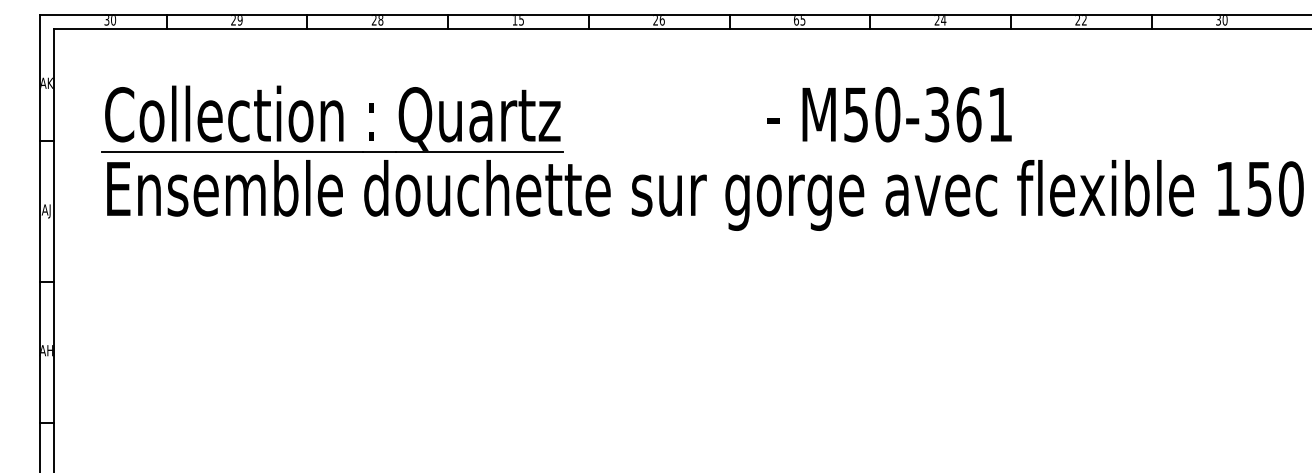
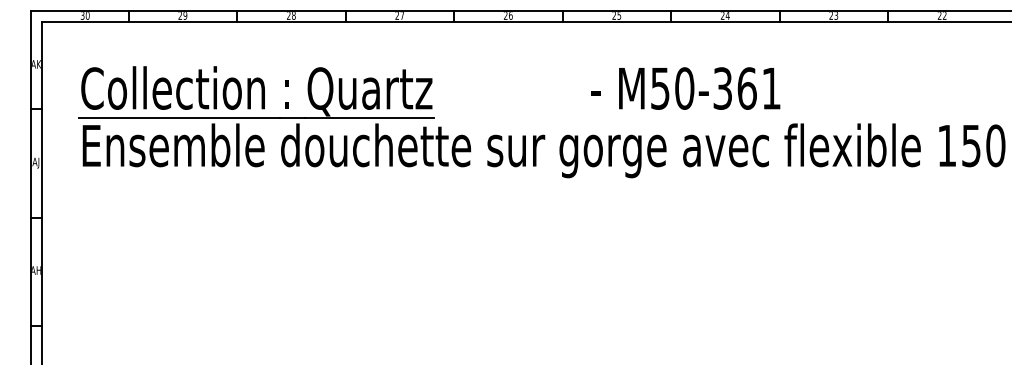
text: (517, 20) -> (399, 15), 15 -> 27
text: (796, 20) -> (614, 15), 65 -> 25
text: (1084, 20) -> (836, 15), 22 -> 23
text: (1221, 20) -> (942, 15), 30 -> 22

